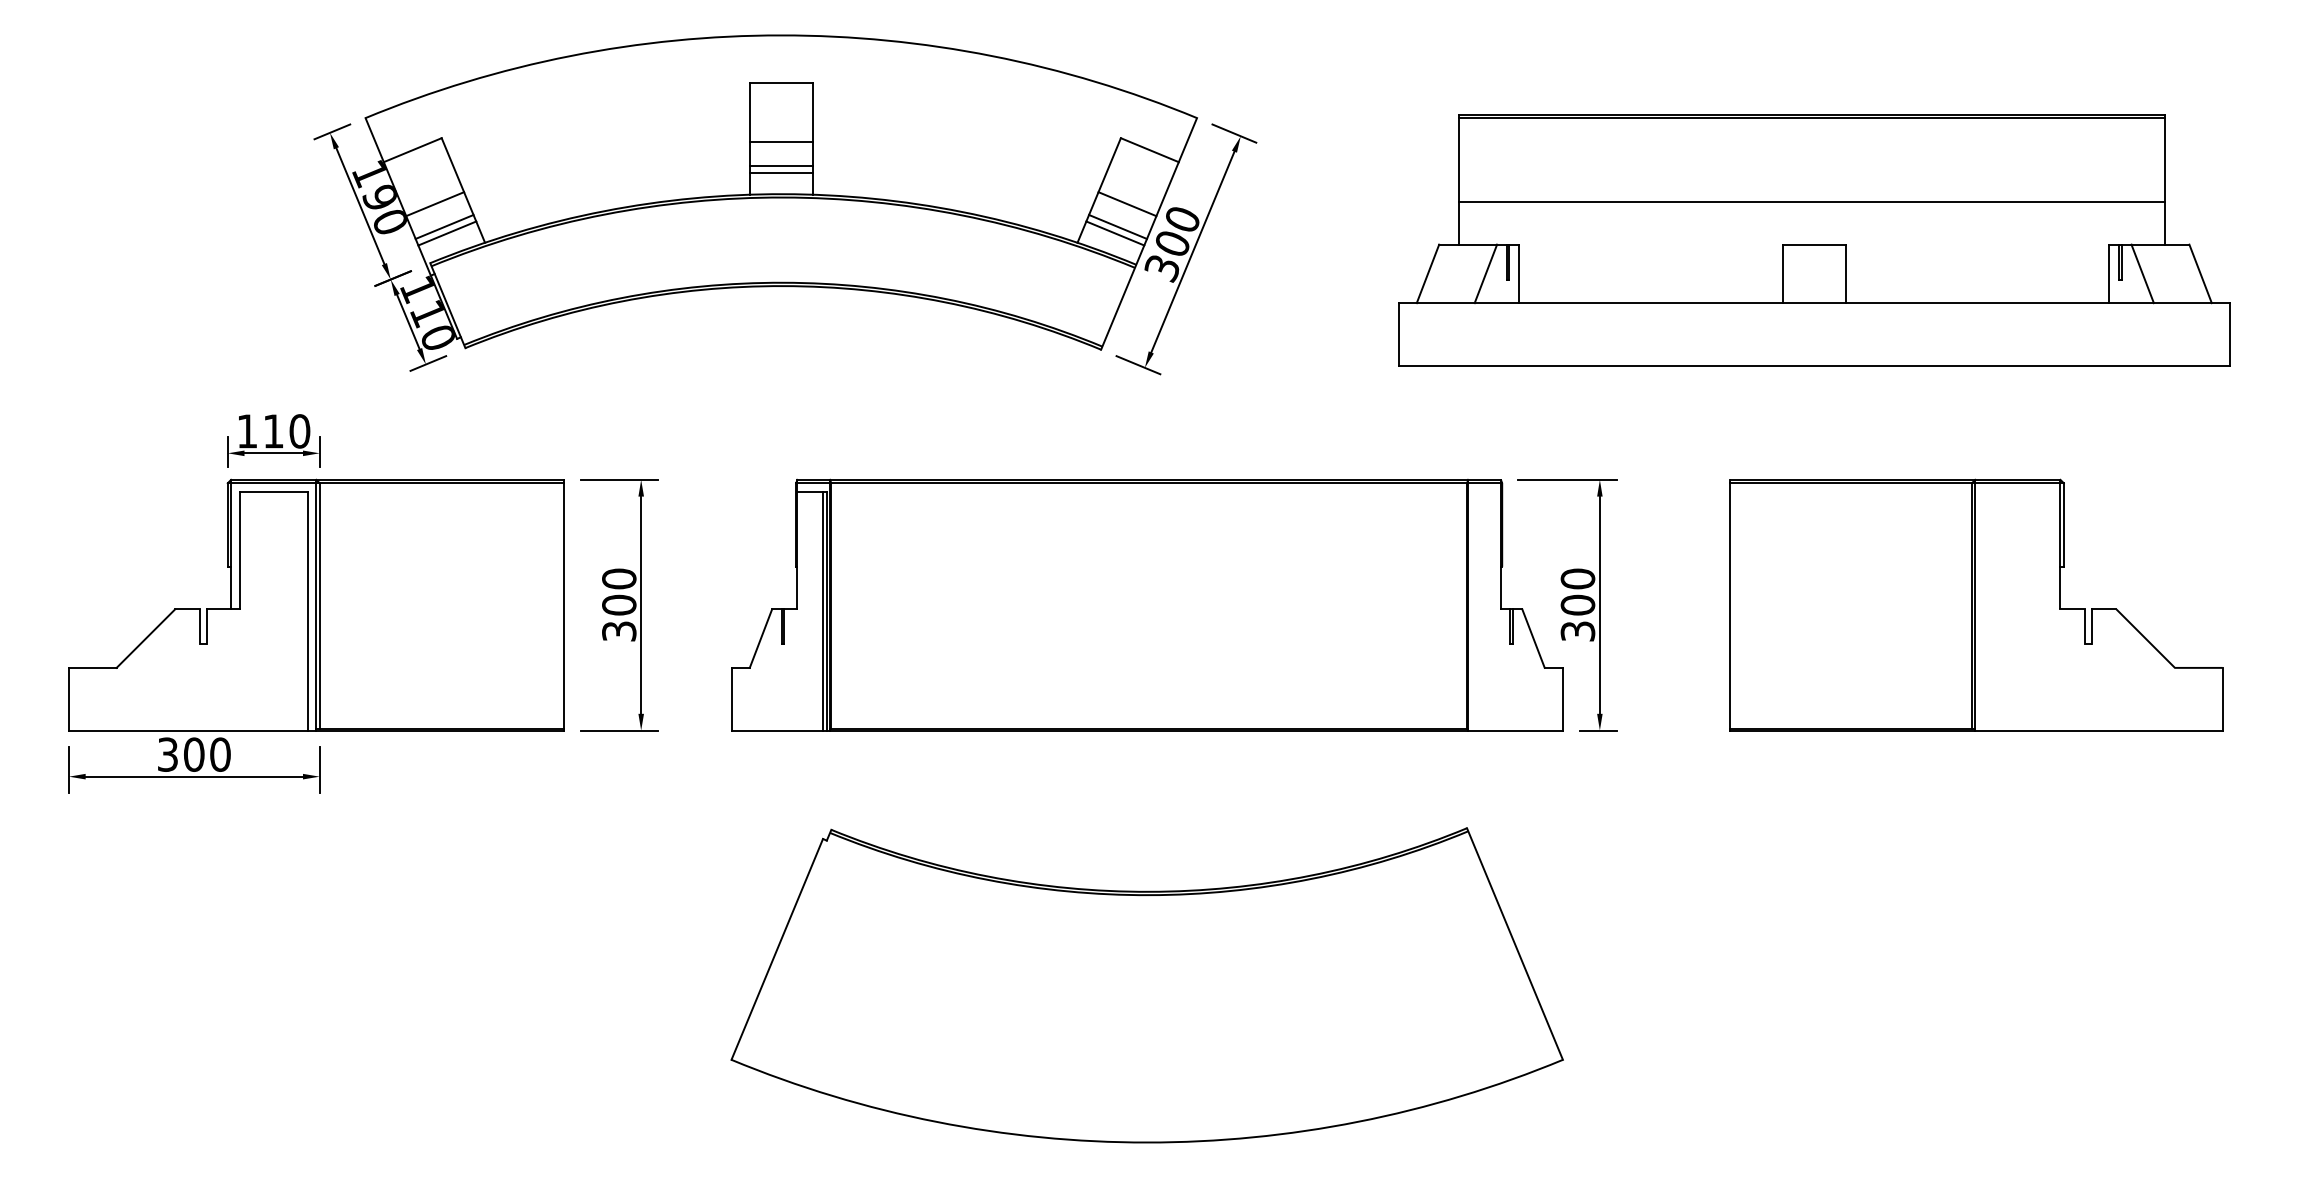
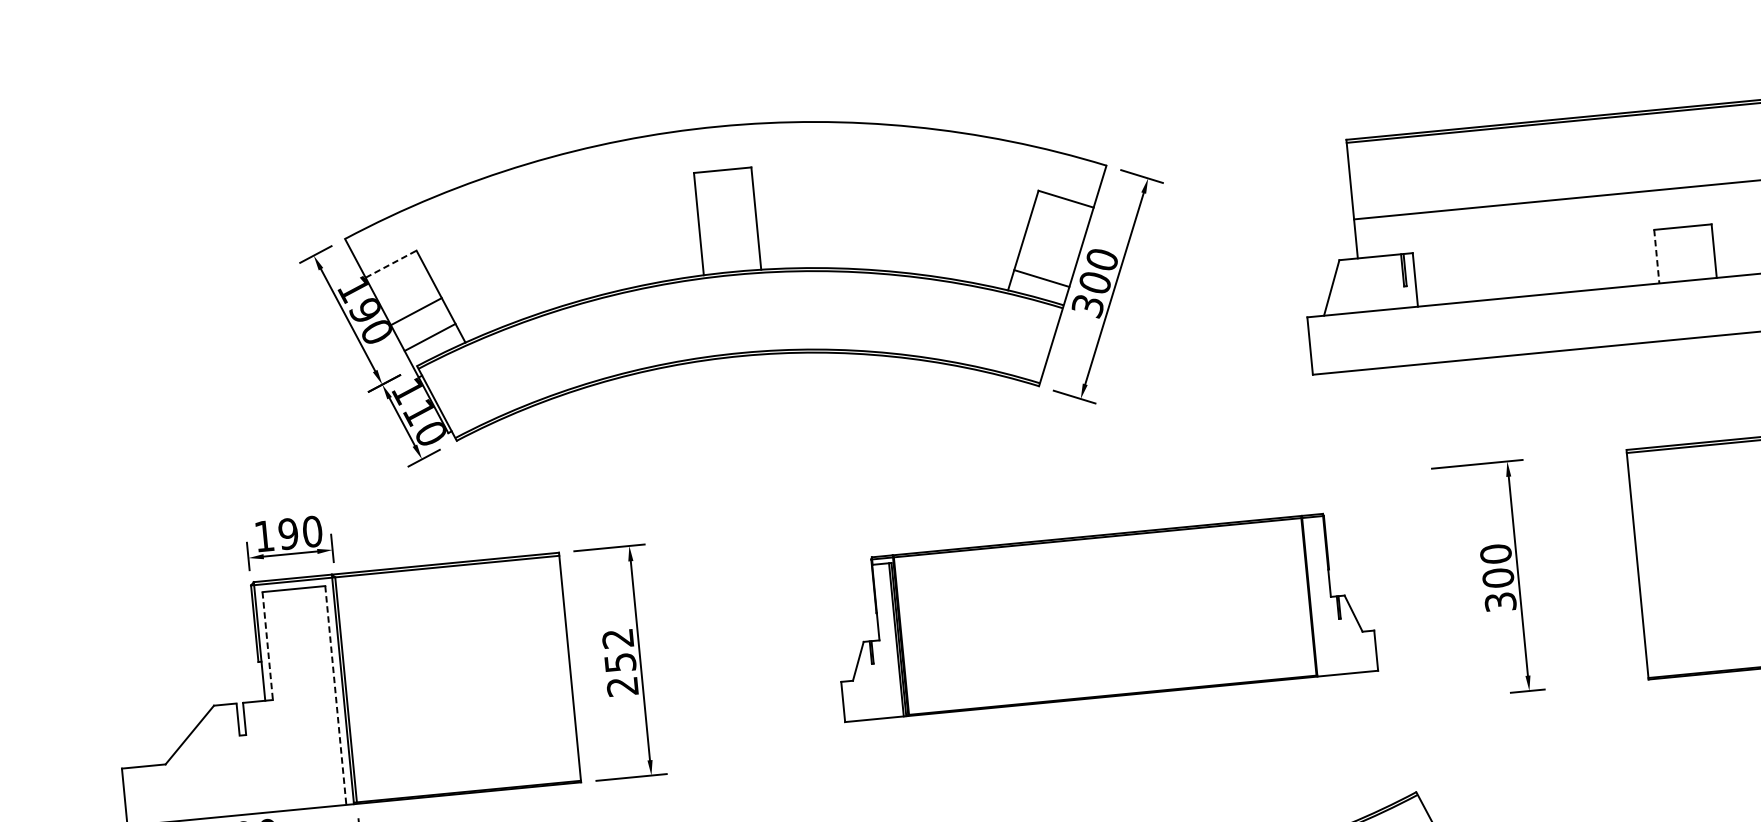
line: (780, 141) -> (727, 223), removed
line: (413, 149) -> (391, 263), solid -> dashed
line: (780, 166) -> (729, 246), removed
line: (780, 173) -> (729, 253), removed
line: (1127, 204) -> (1050, 250), removed
line: (444, 226) -> (426, 331), removed
line: (1117, 226) -> (1043, 271), removed
line: (1485, 273) -> (1384, 282), removed
line: (1782, 274) -> (1656, 257), solid -> dashed
text: (273, 431) -> (288, 534), 110 -> 190
line: (239, 550) -> (267, 646), solid -> dashed
text: (619, 604) -> (620, 662), 300 -> 252
part: (1147, 604) -> (1104, 615), size x0.7
line: (308, 611) -> (336, 695), solid -> dashed

